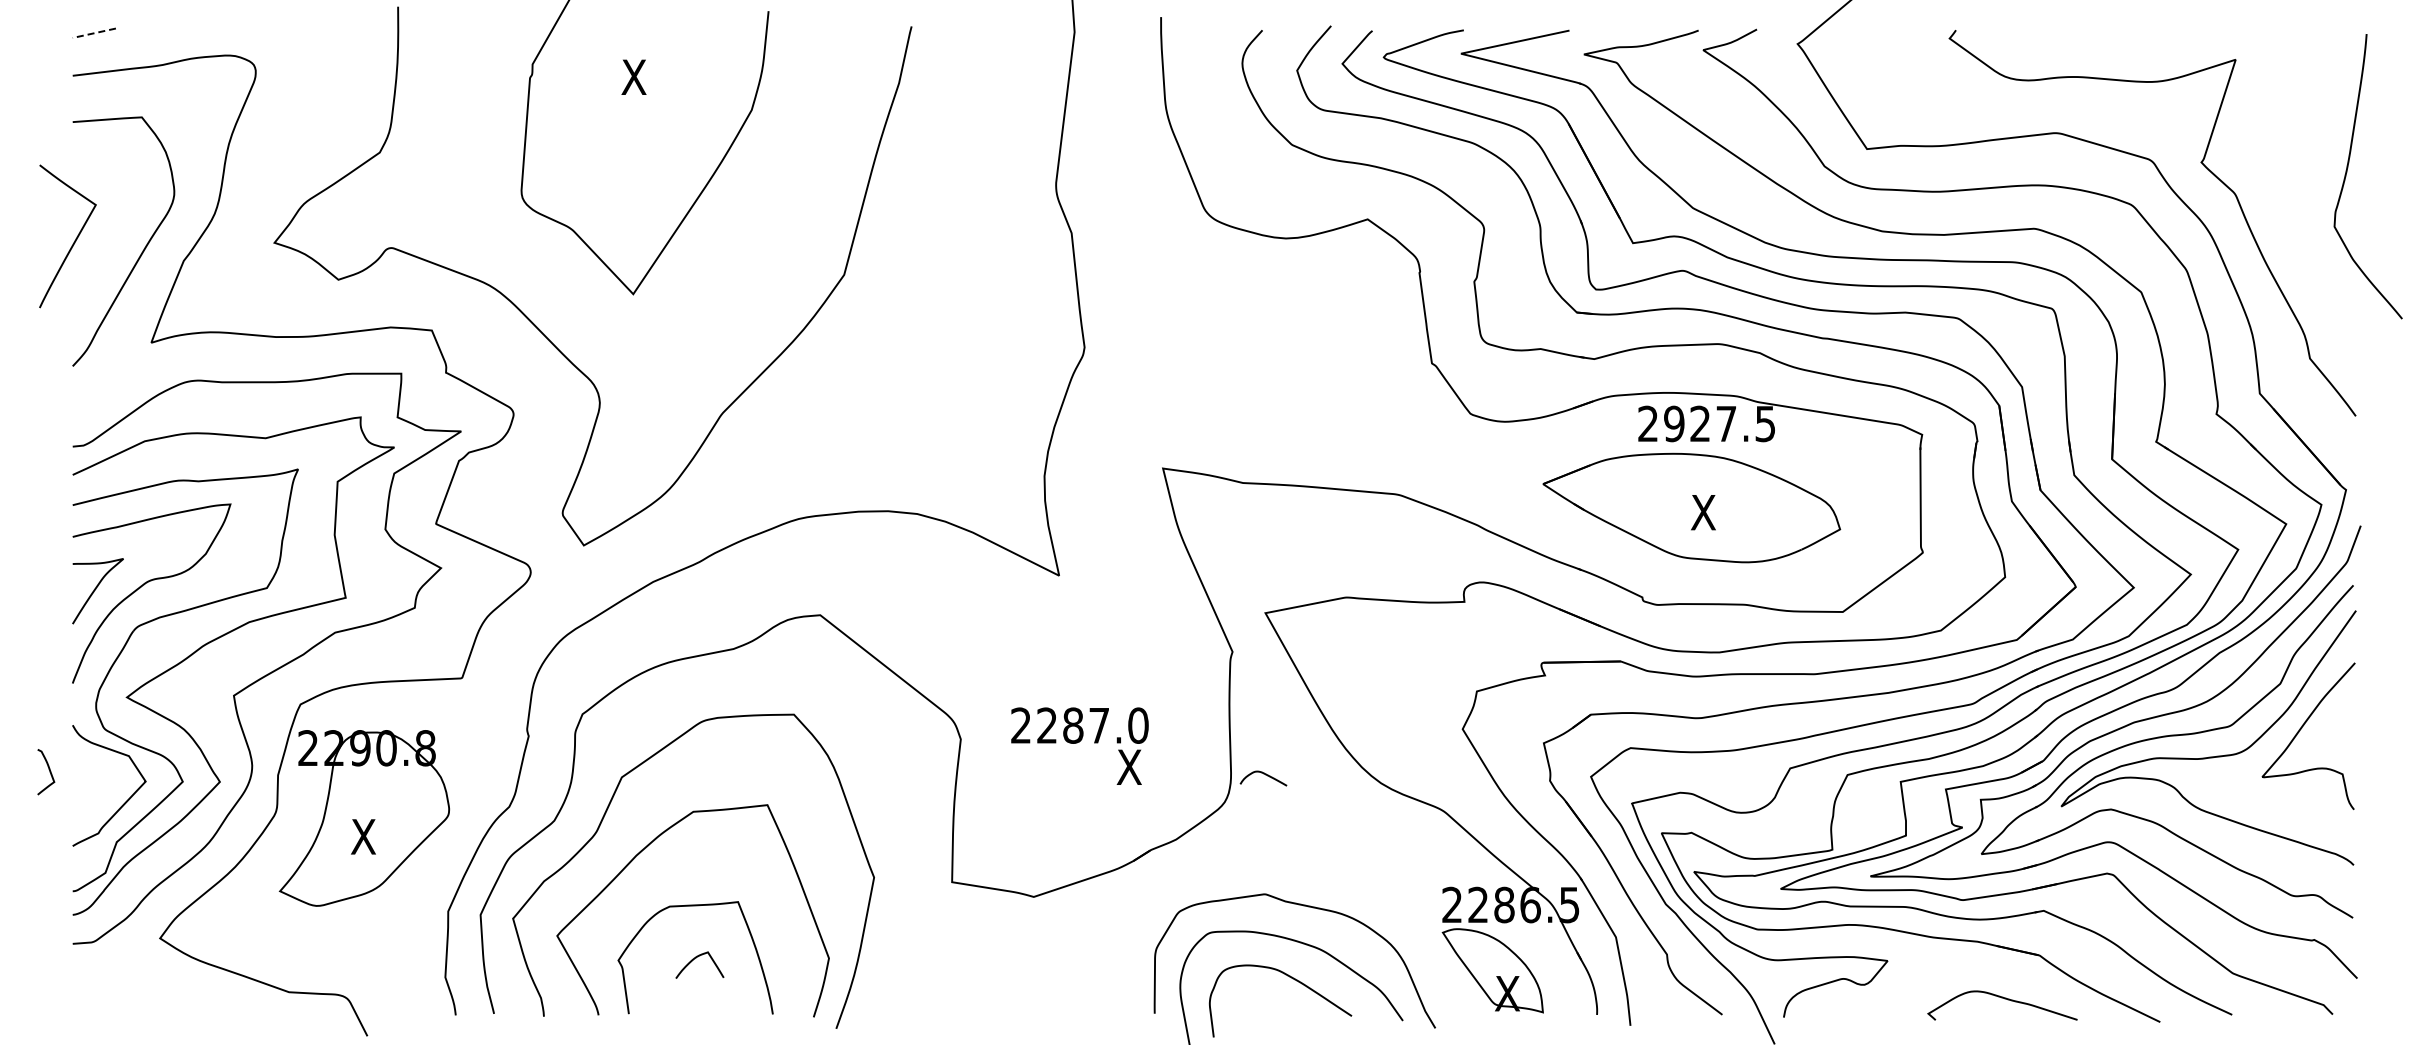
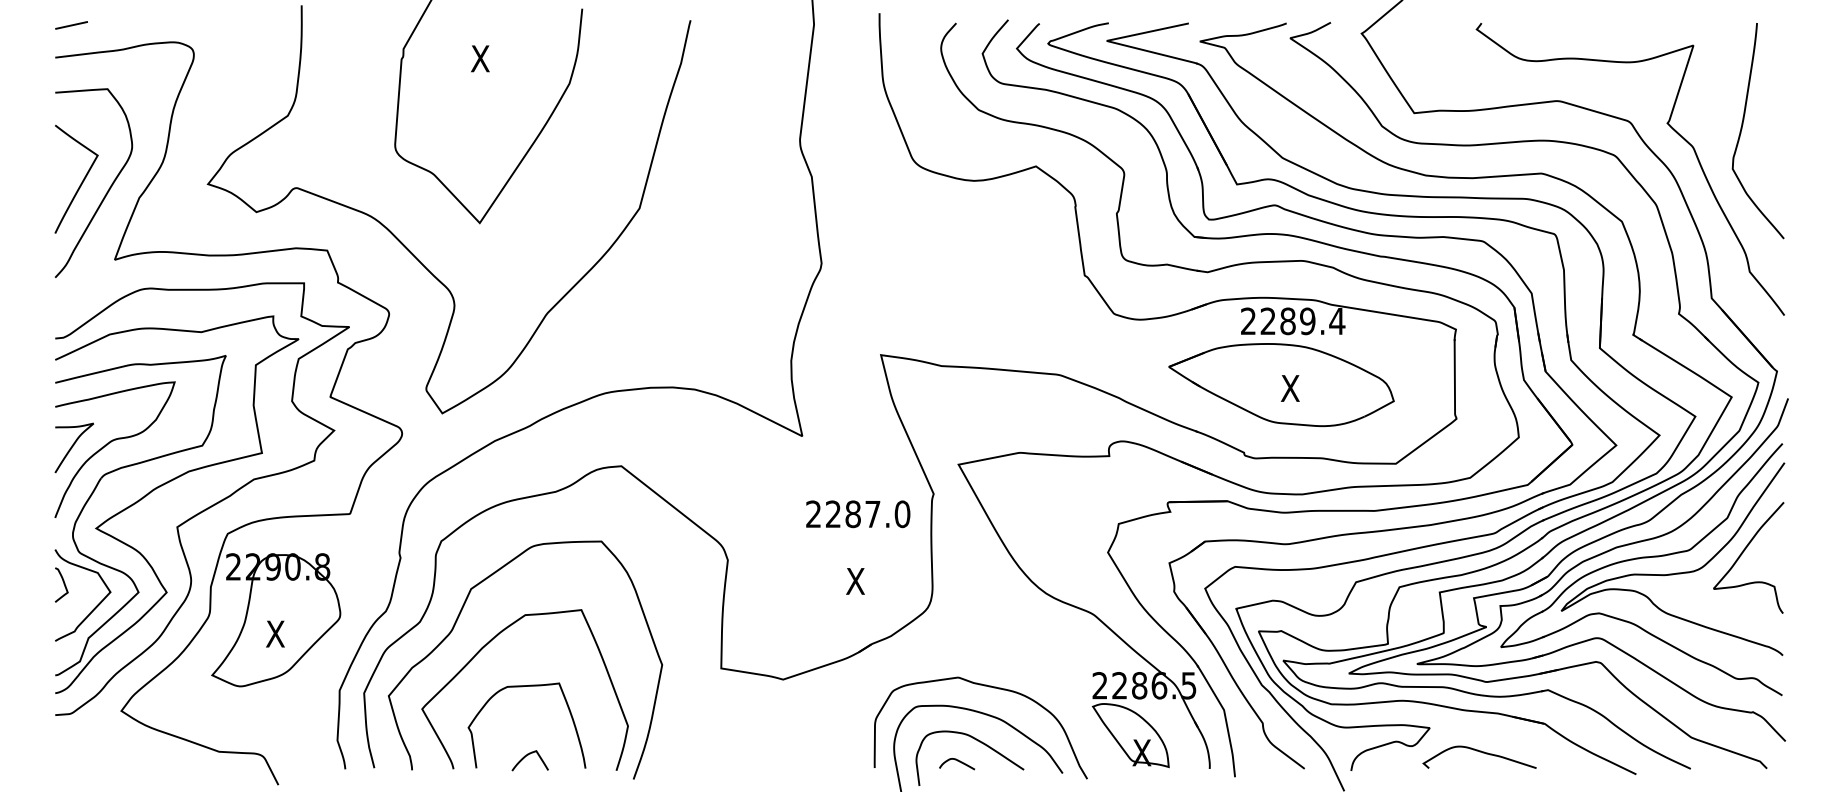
line: (93, 33) -> (70, 25), dashed -> solid
curve: (2347, 172) -> (1742, 127), moved
curve: (74, 240) -> (81, 182), moved
text: (1720, 423) -> (1303, 321), 2927.5 -> 2289.4
text: (1079, 725) -> (857, 514), moved
curve: (49, 772) -> (64, 585), moved
curve: (1265, 775) -> (958, 761), moved
curve: (696, 958) -> (527, 755), moved
curve: (2004, 999) -> (1481, 752), moved

